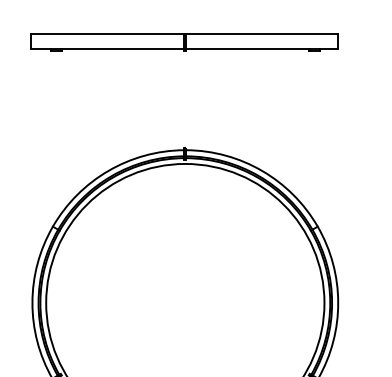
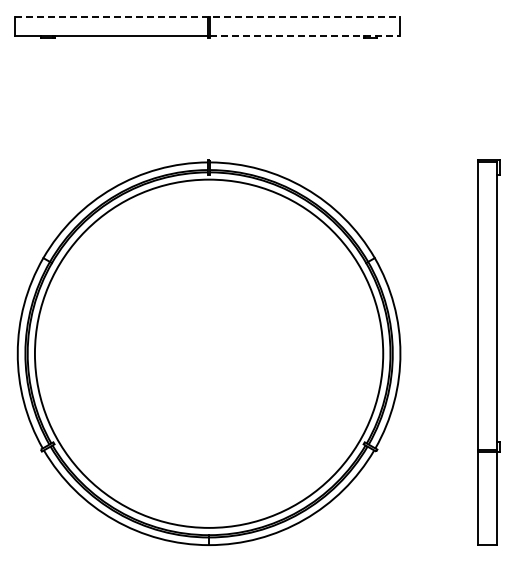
line: (184, 33) -> (207, 16), solid -> dashed
line: (262, 48) -> (305, 35), solid -> dashed

